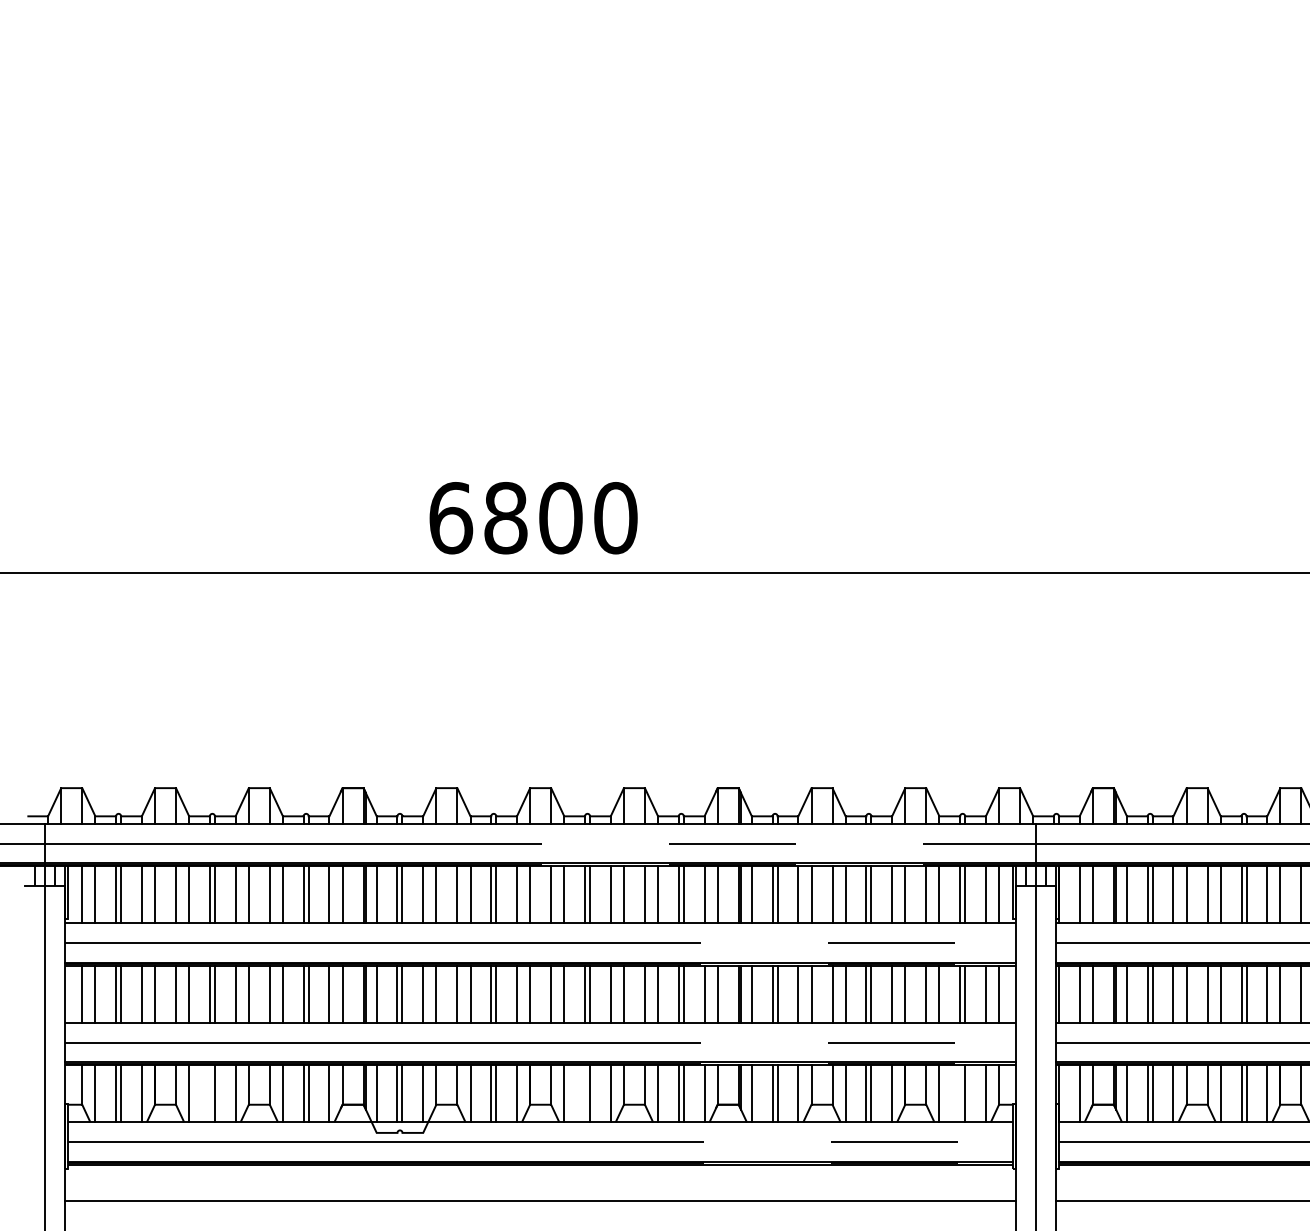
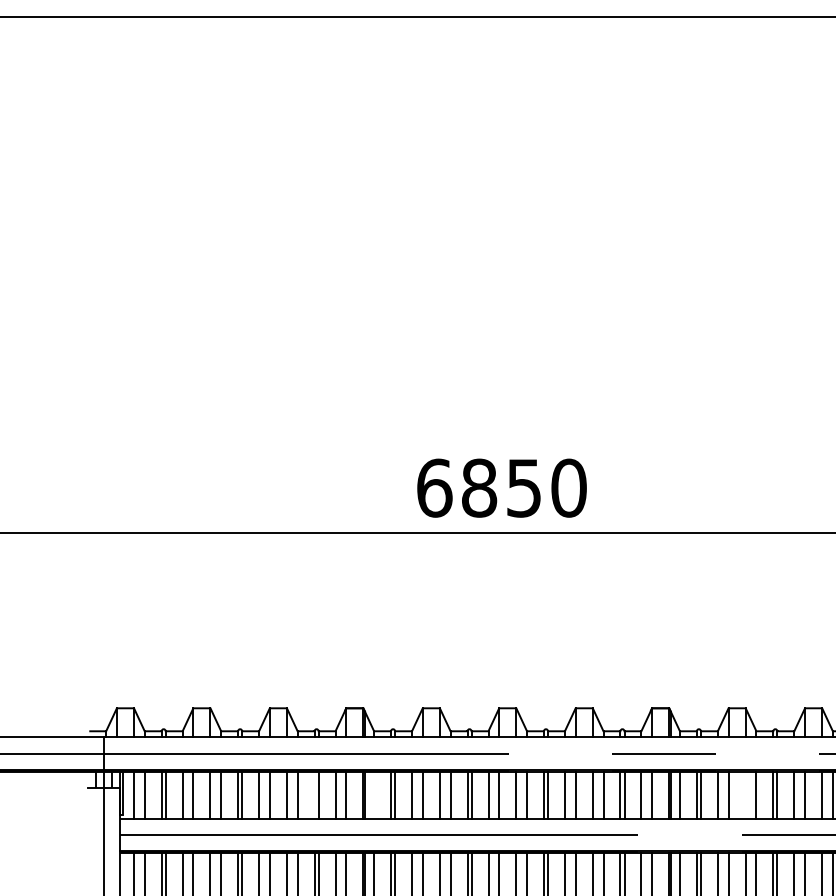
text: (560, 518) -> (523, 488), 6800 -> 6850
line: (303, 894) -> (314, 795), removed
line: (376, 894) -> (373, 795), removed
line: (832, 894) -> (745, 795), removed

